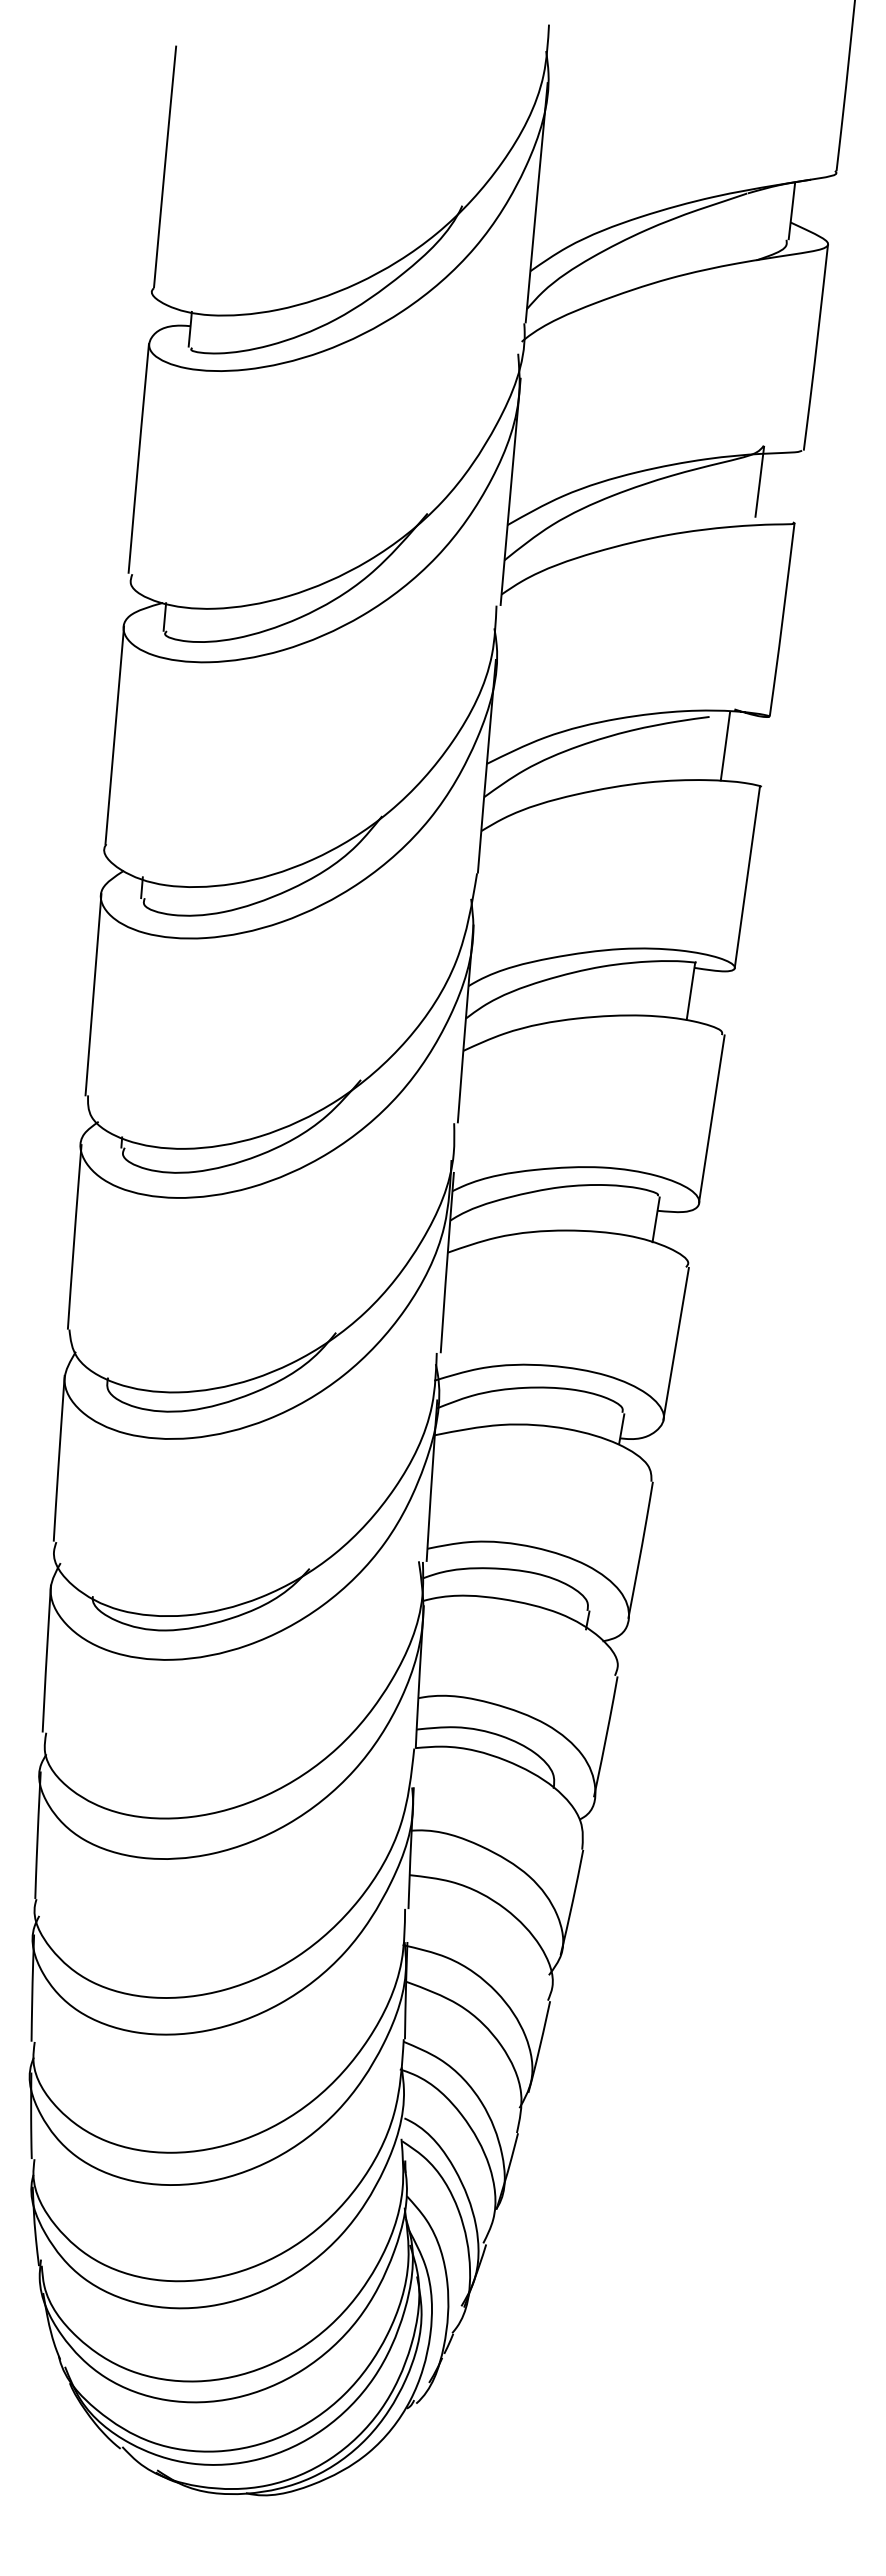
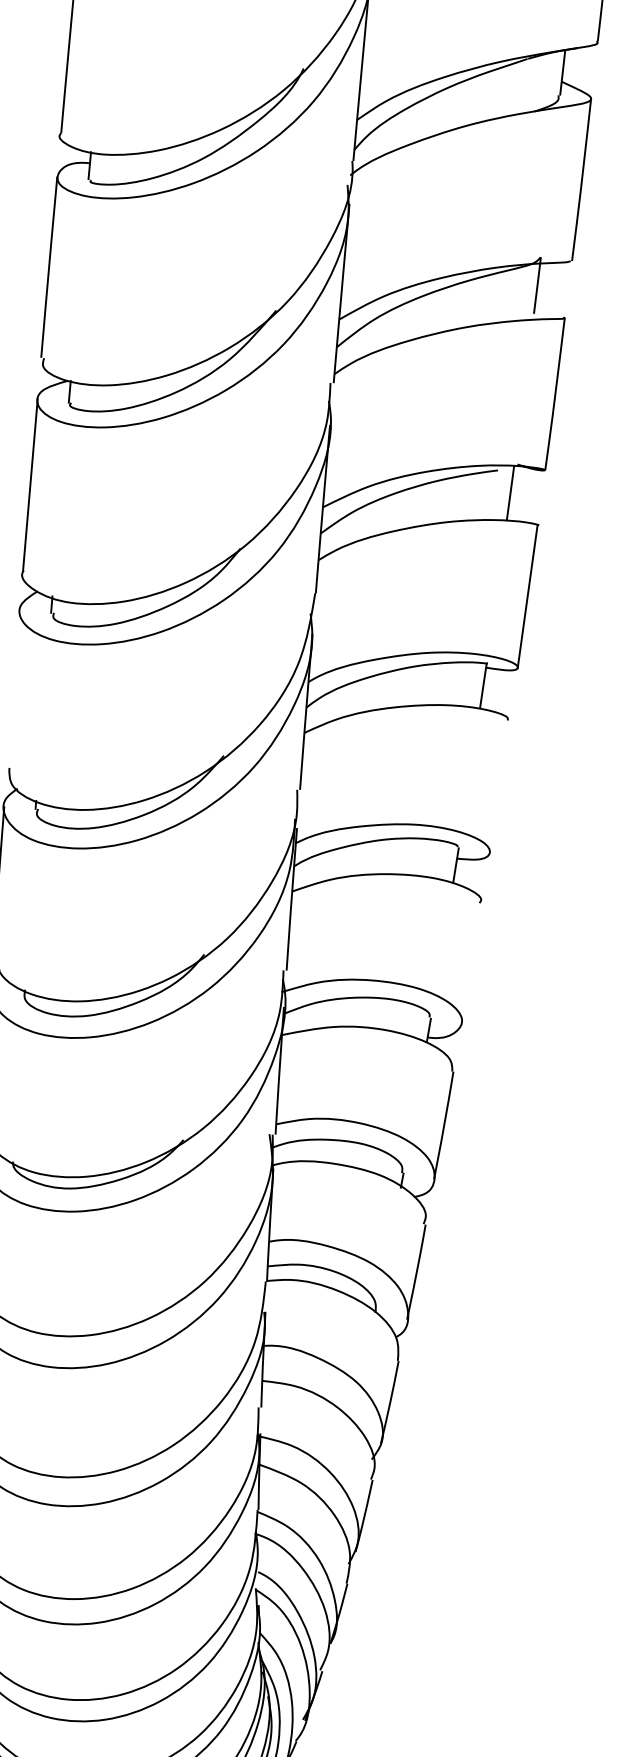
line: (93, 994) -> (13, 688), removed
line: (711, 1118) -> (499, 786), removed
line: (675, 1343) -> (471, 962), removed

